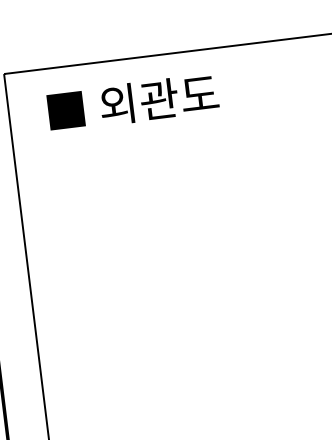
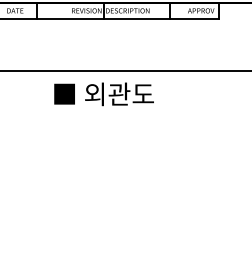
text: (132, 103) -> (103, 94), moved

